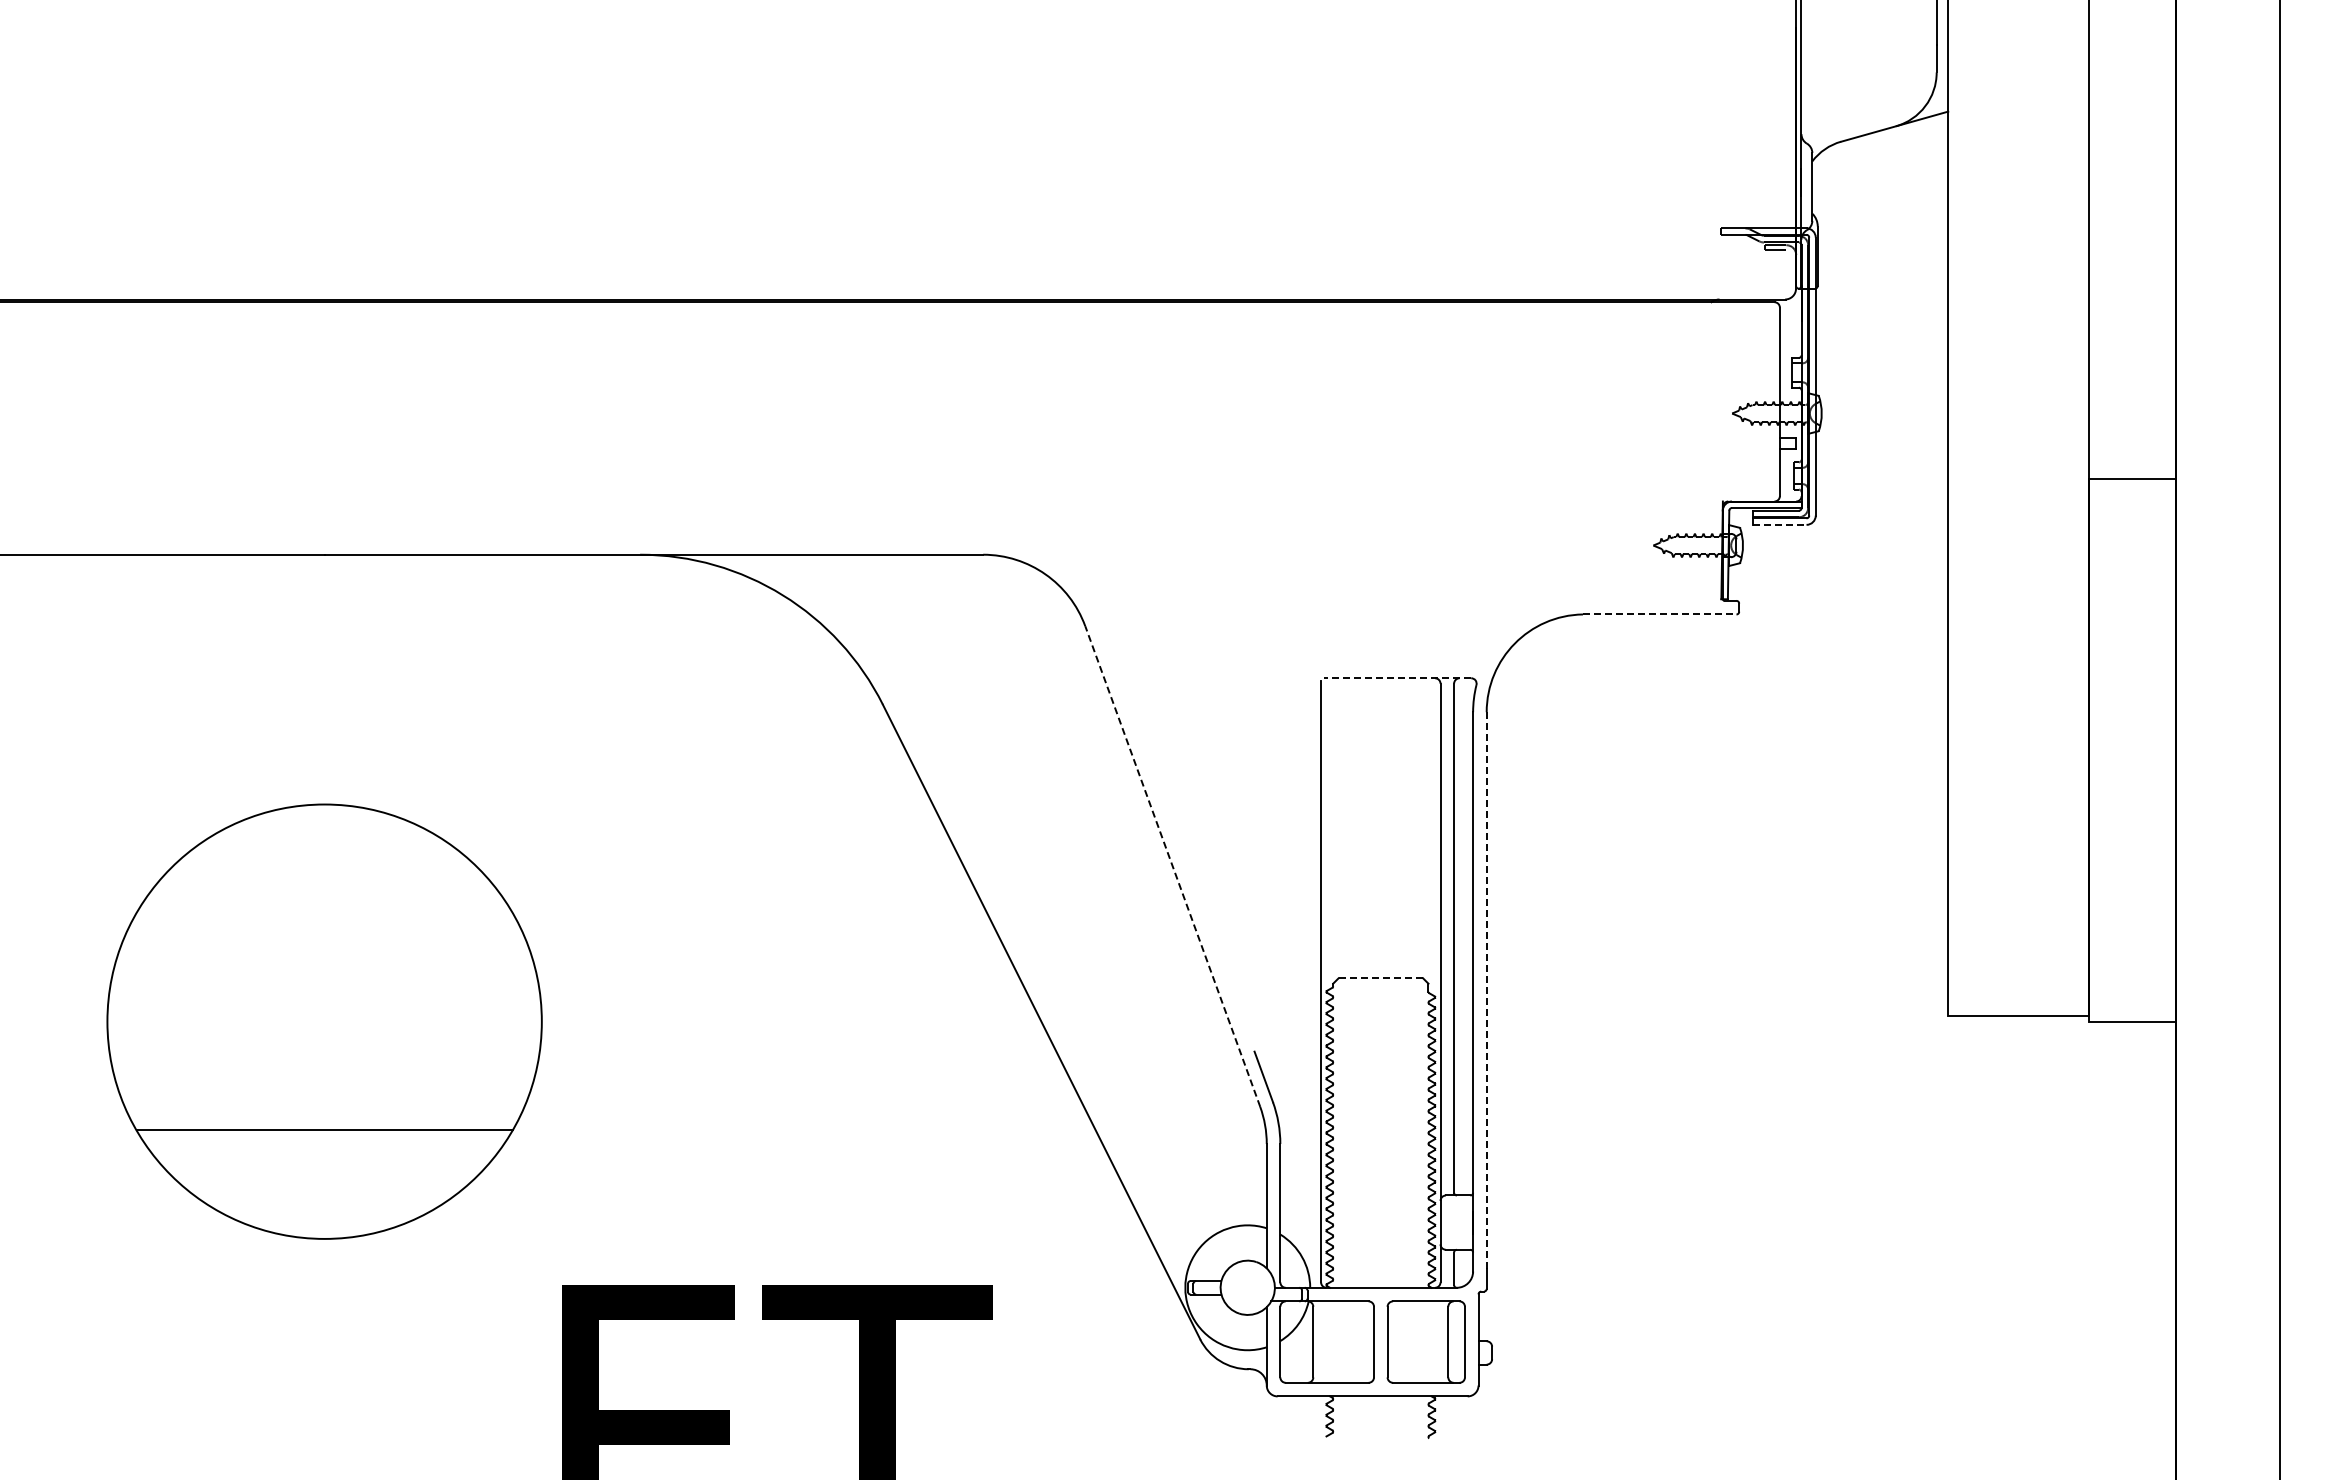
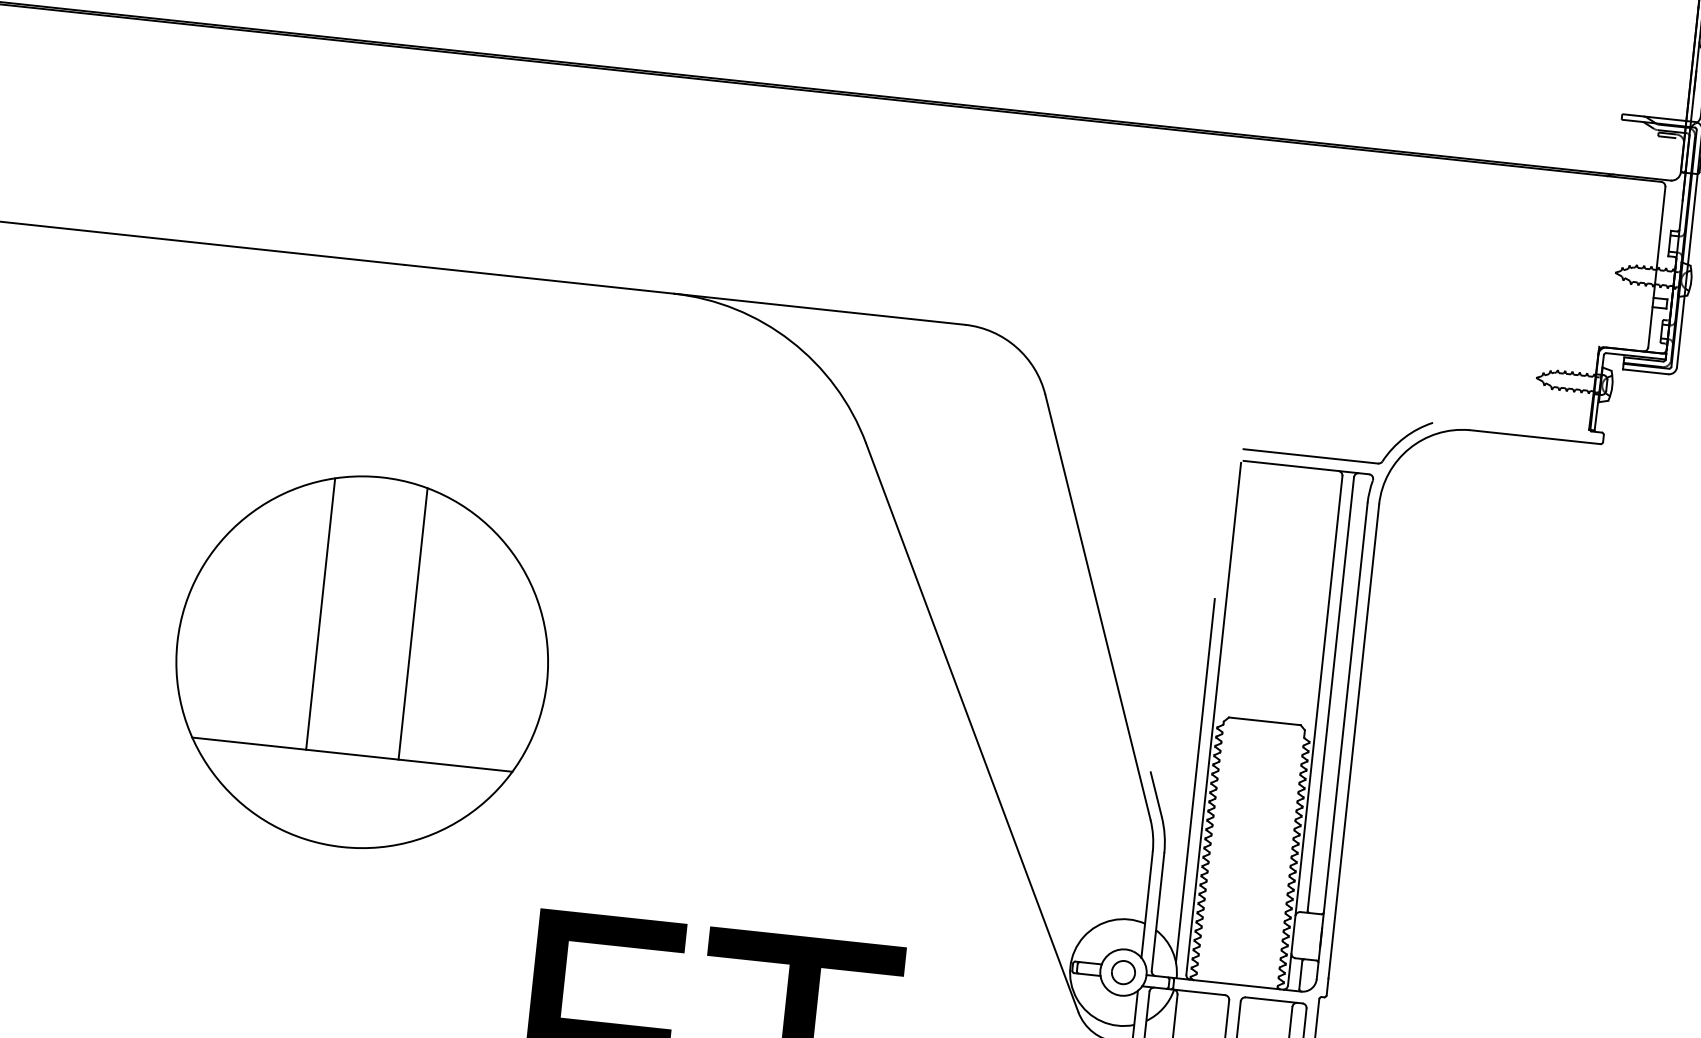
line: (1779, 524) -> (1645, 371), dashed -> solid
line: (1659, 614) -> (1535, 437), dashed -> solid
part: (1430, 664) -> (1335, 458), added
line: (1397, 678) -> (1306, 467), dashed -> solid
line: (1172, 866) -> (1097, 607), dashed -> solid
line: (270, 970) -> (320, 613), added
line: (378, 970) -> (412, 623), added
line: (1381, 978) -> (1265, 721), dashed -> solid
line: (1486, 990) -> (1353, 741), dashed -> solid
line: (1307, 1055) -> (1195, 780), added
part: (1247, 1287) -> (1123, 972), added

